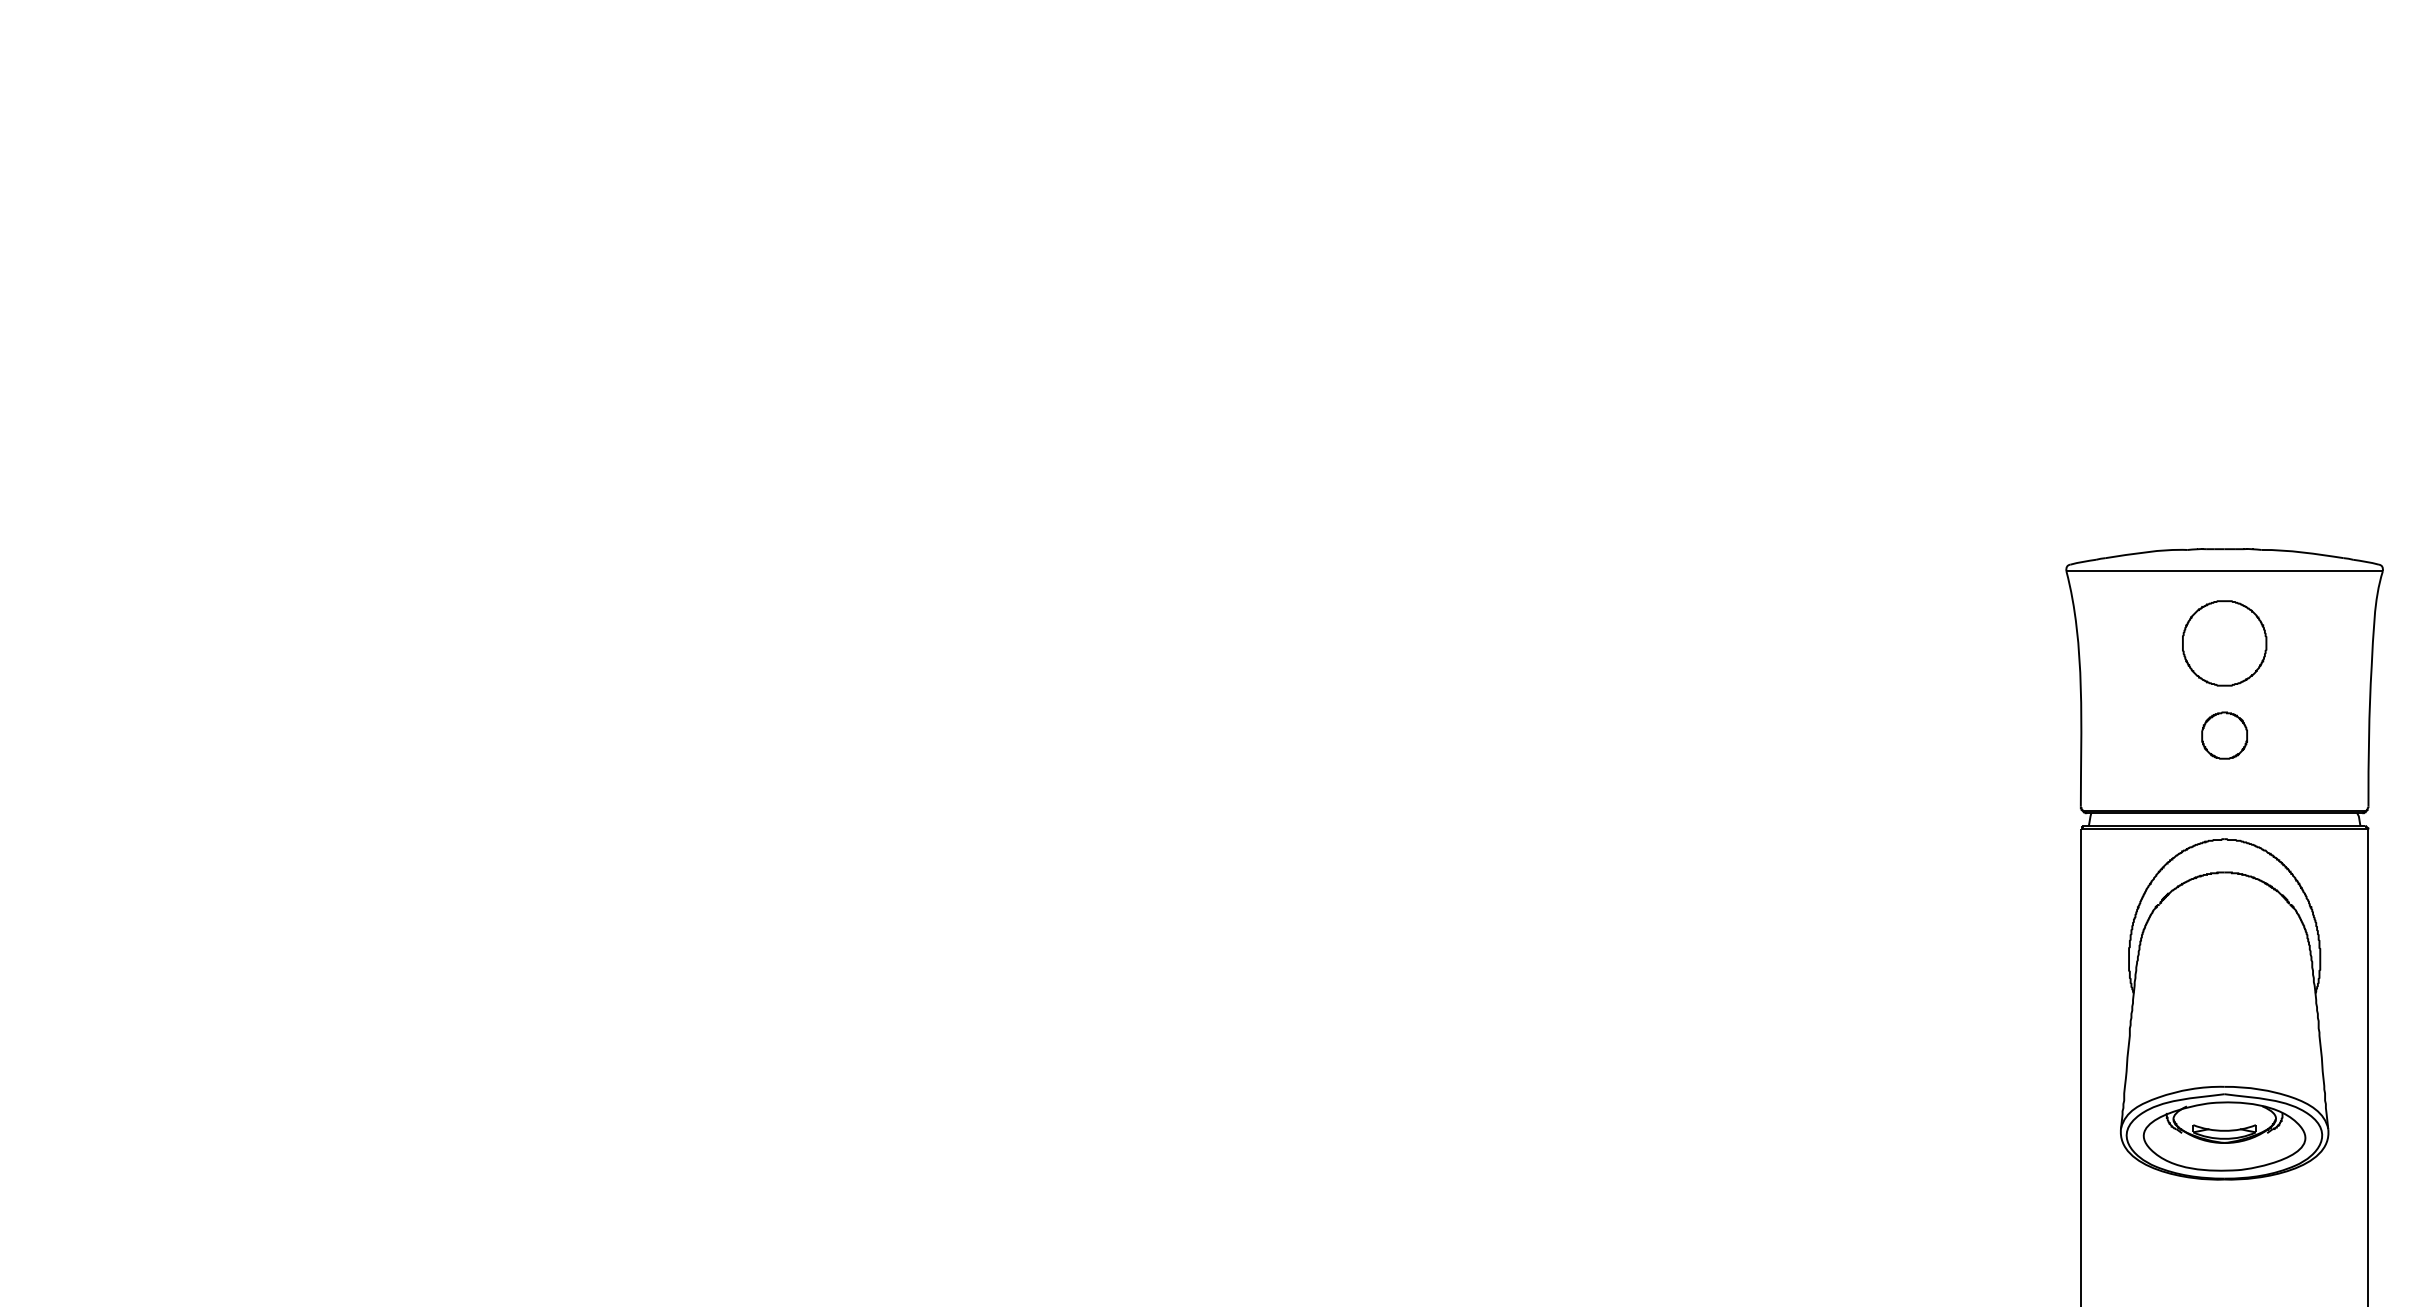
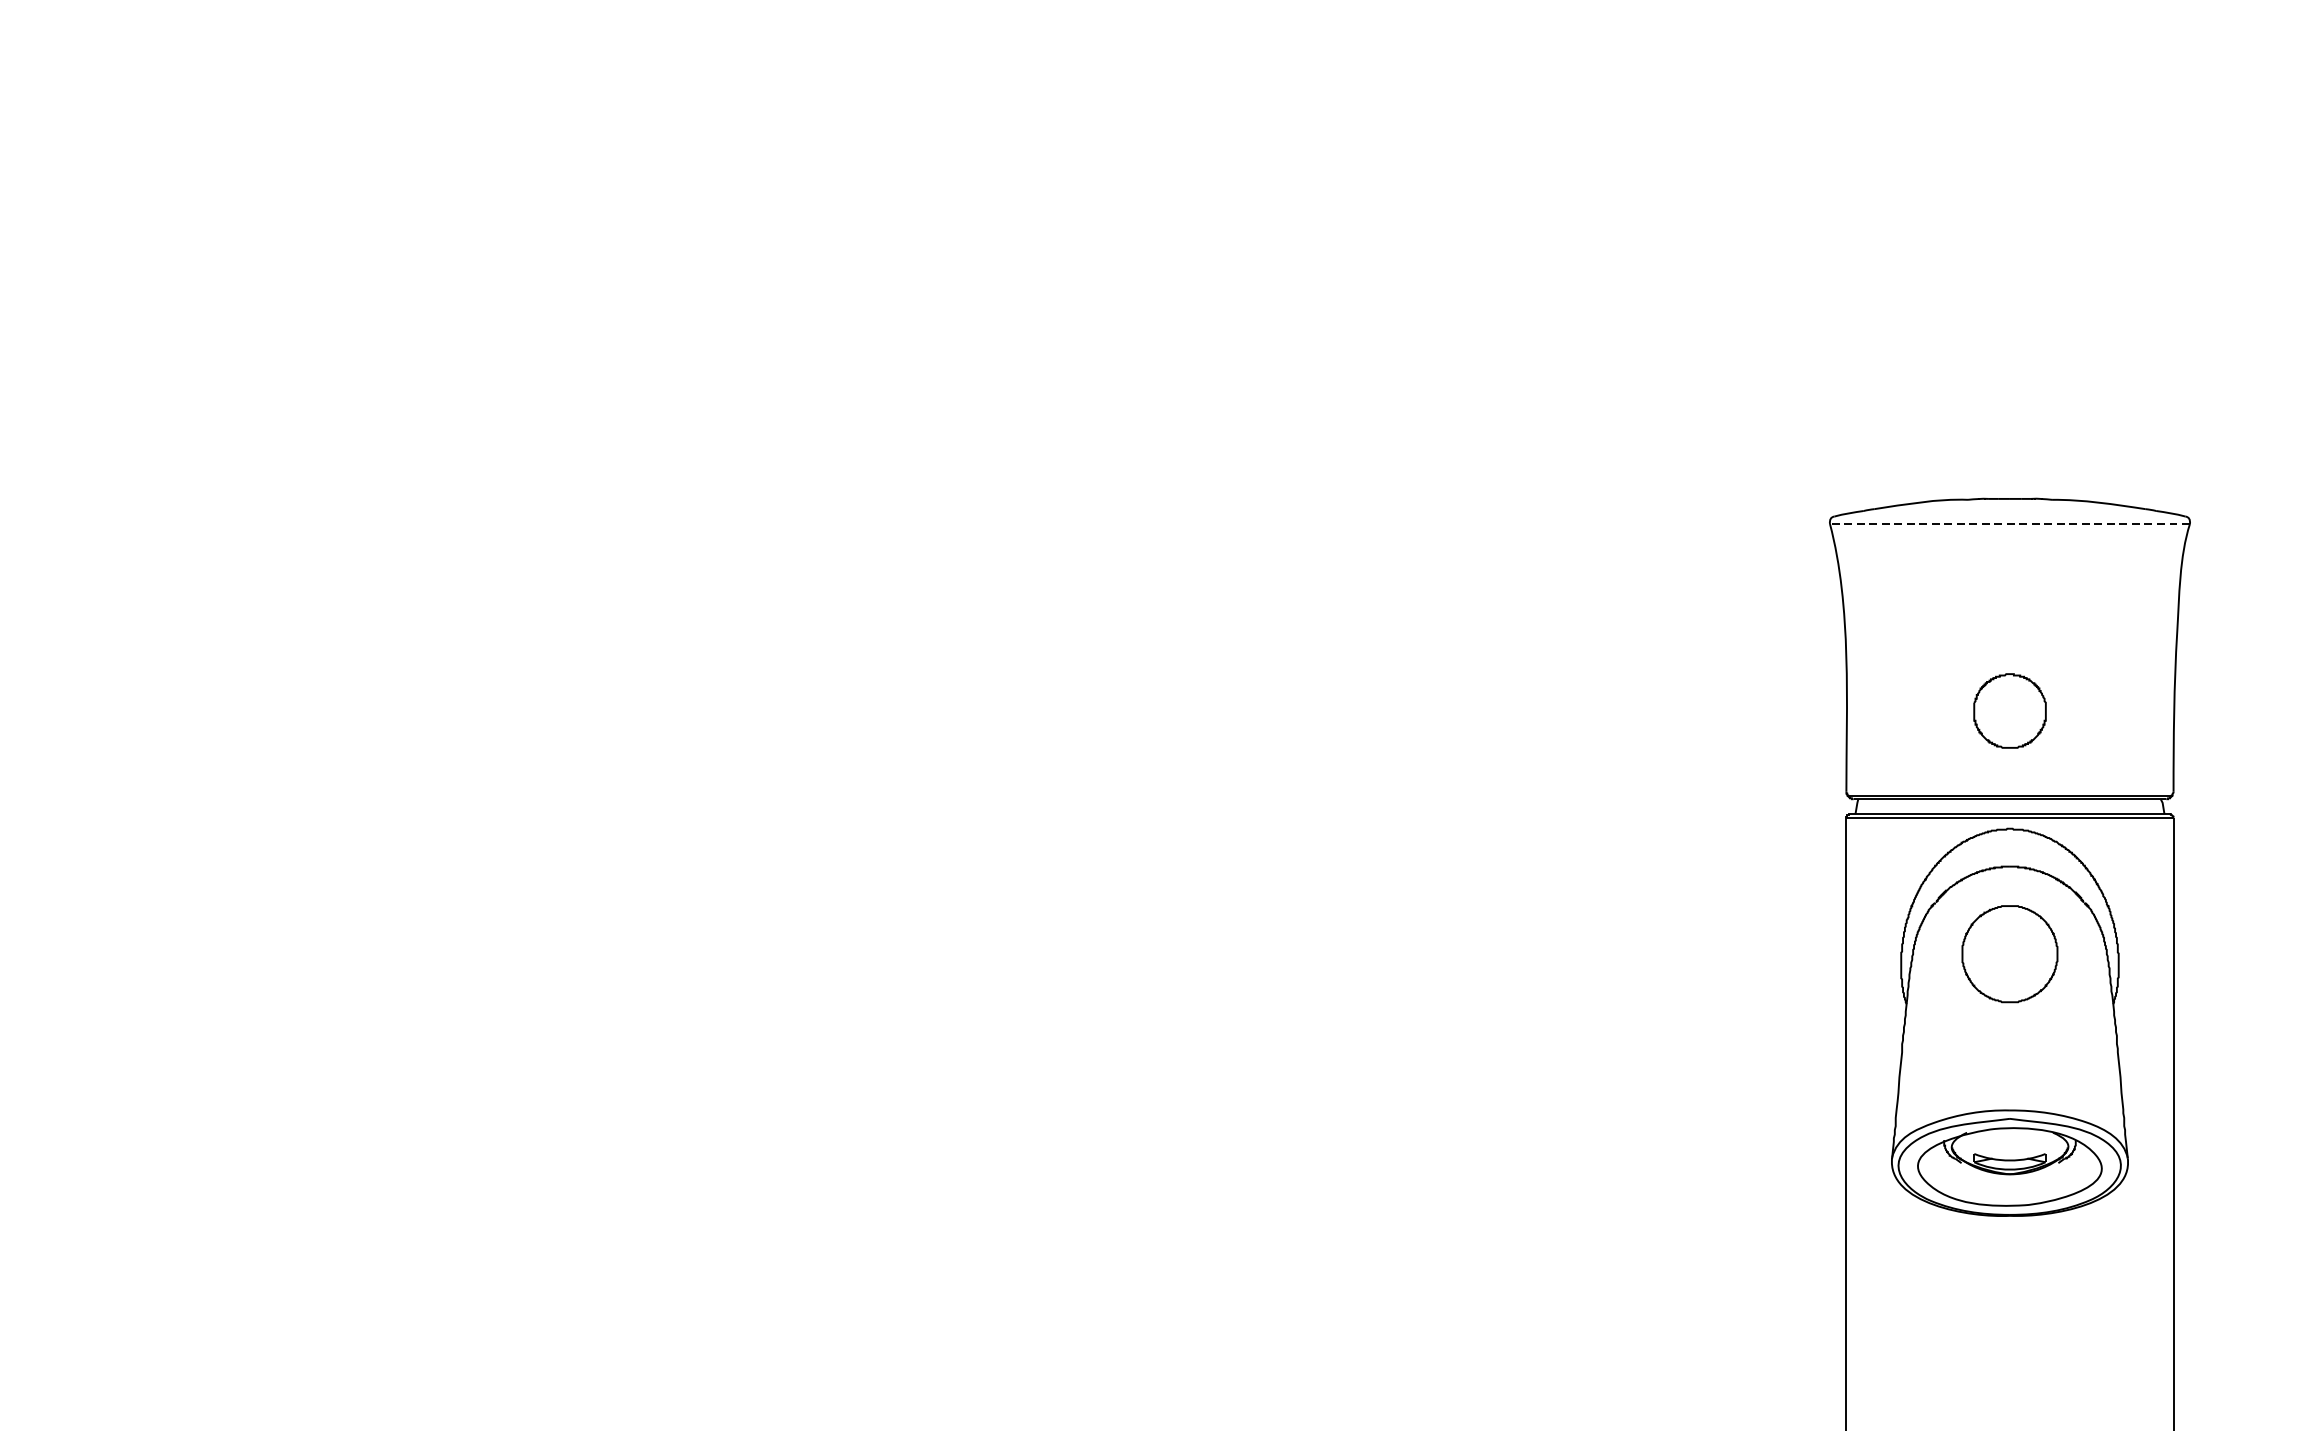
line: (2224, 571) -> (2009, 524), solid -> dashed
part: (2224, 643) -> (2009, 954), moved
part: (2224, 735) -> (2009, 710), size x1.4

